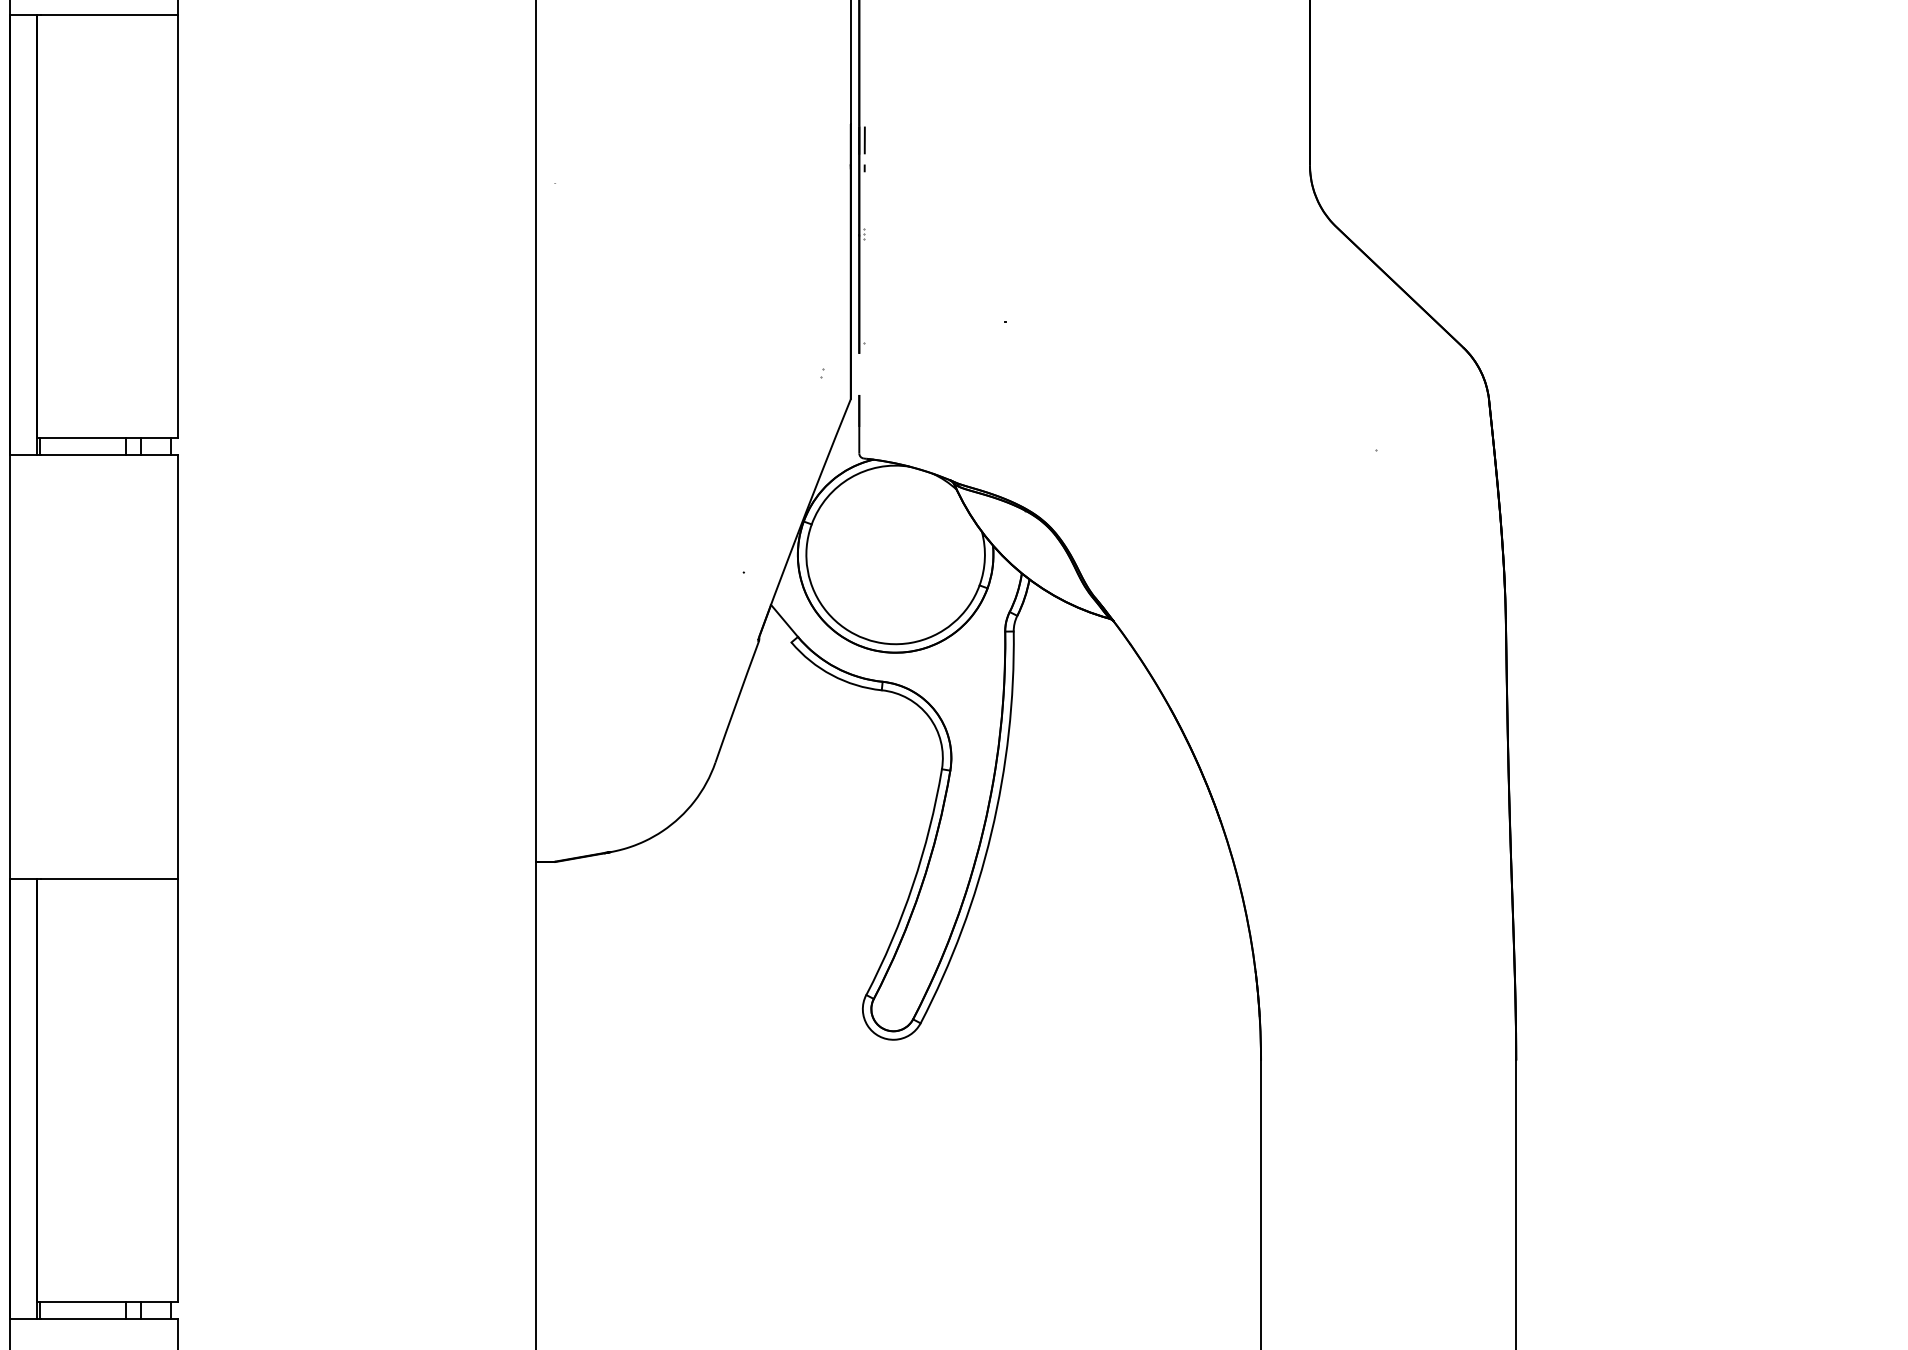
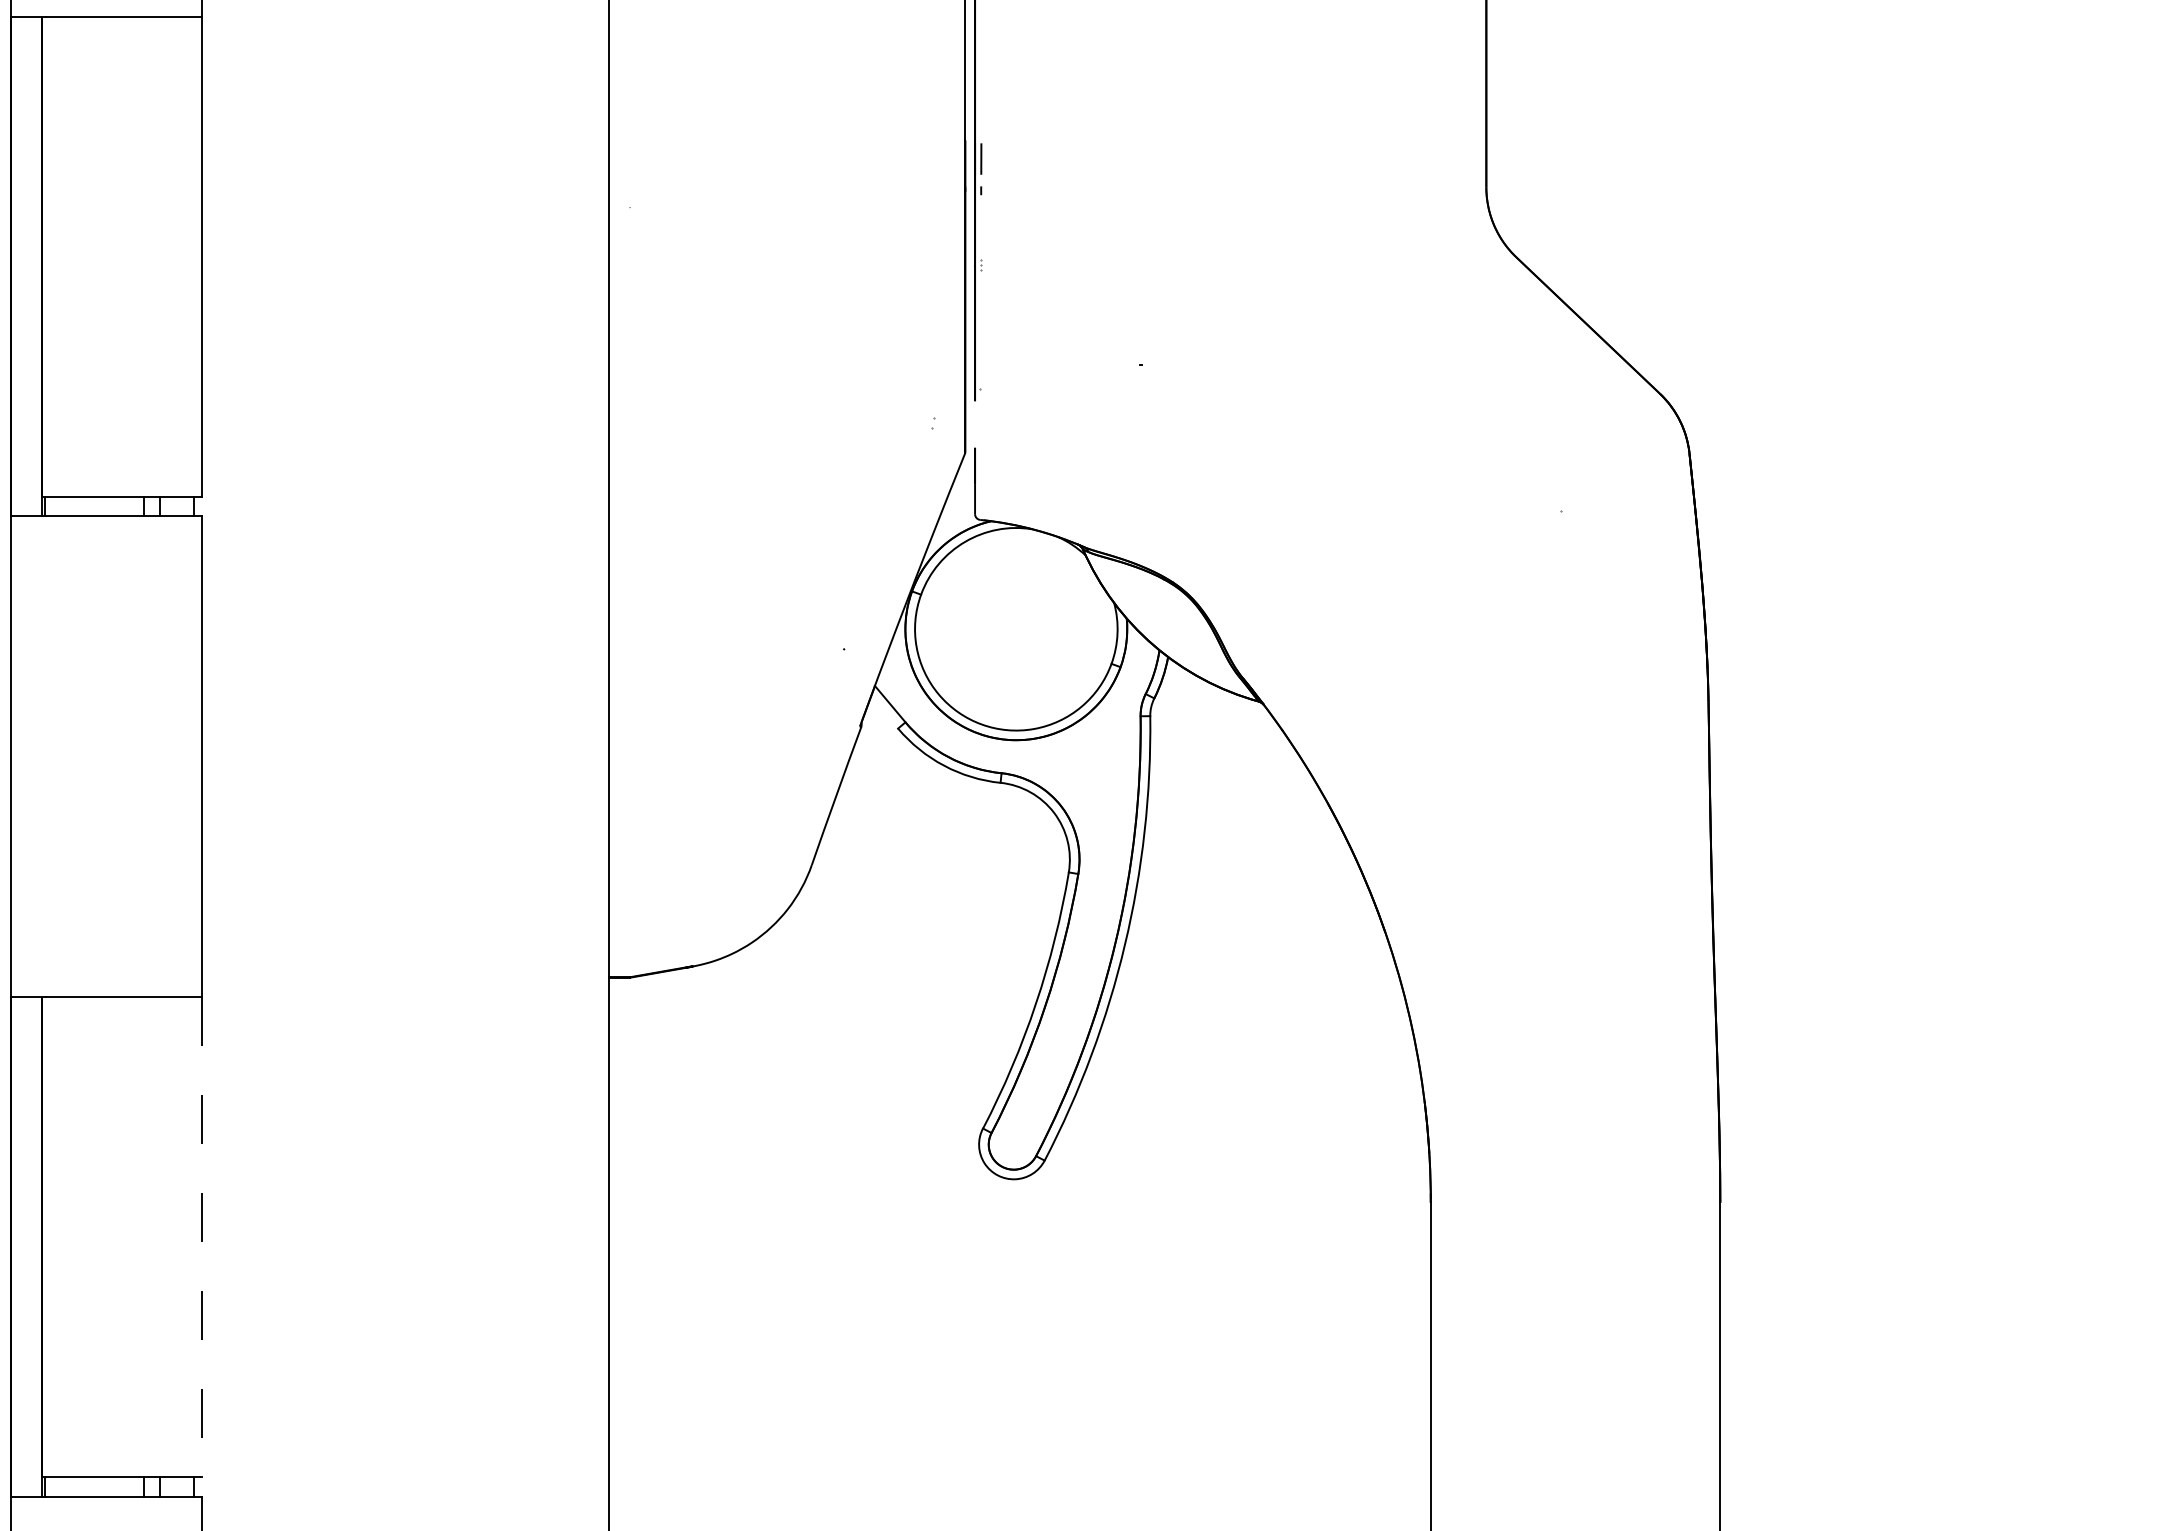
line: (177, 1091) -> (201, 1237), solid -> dashed

